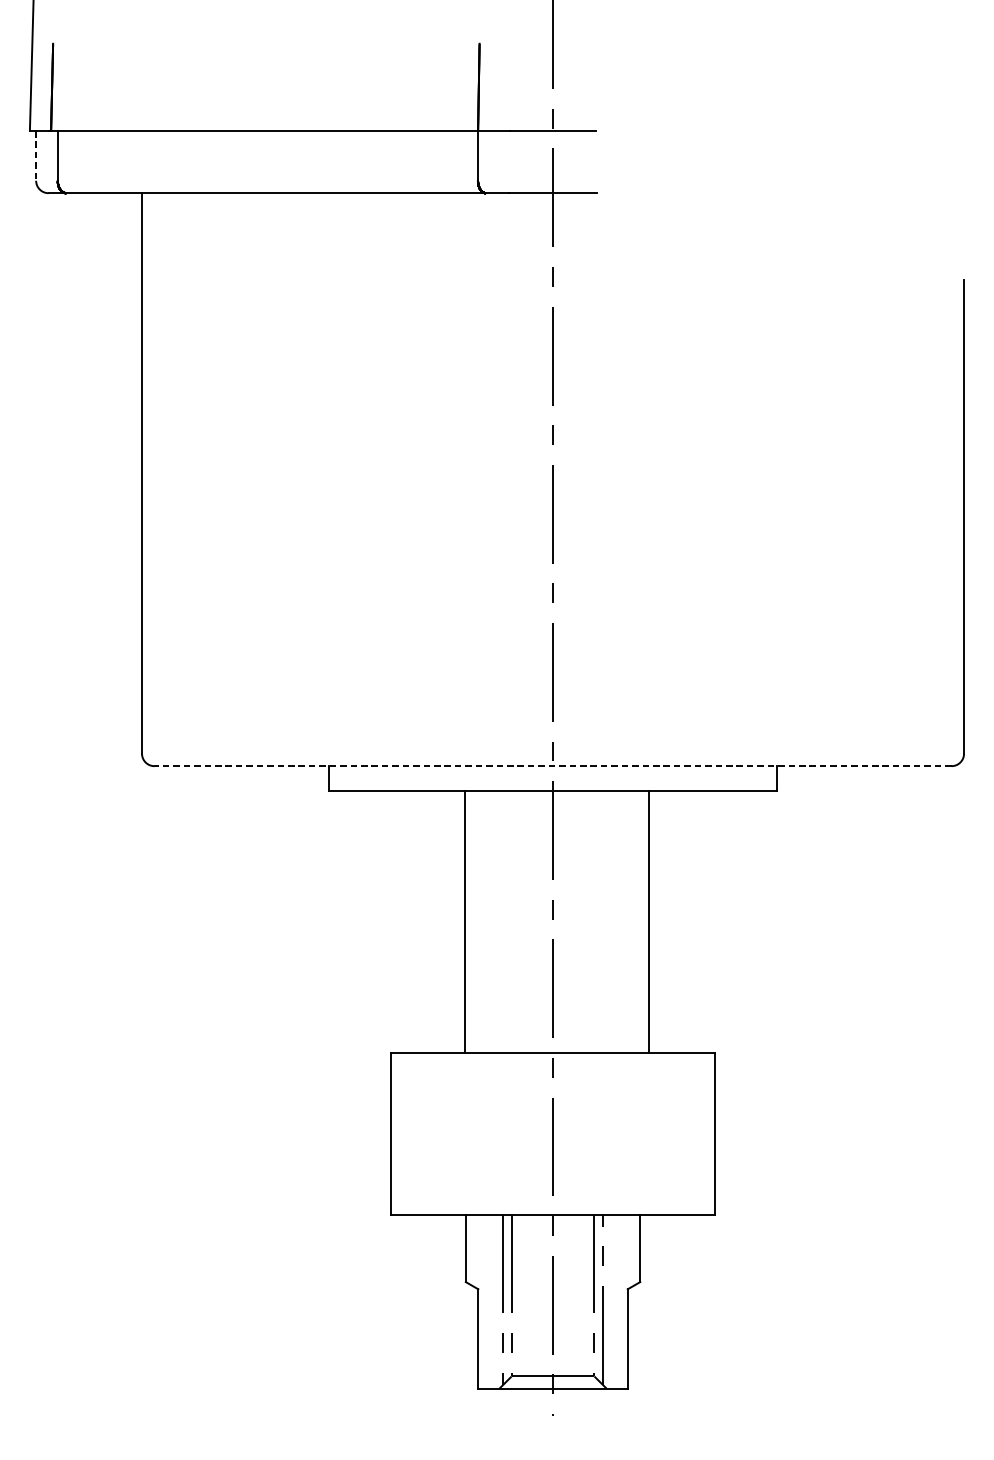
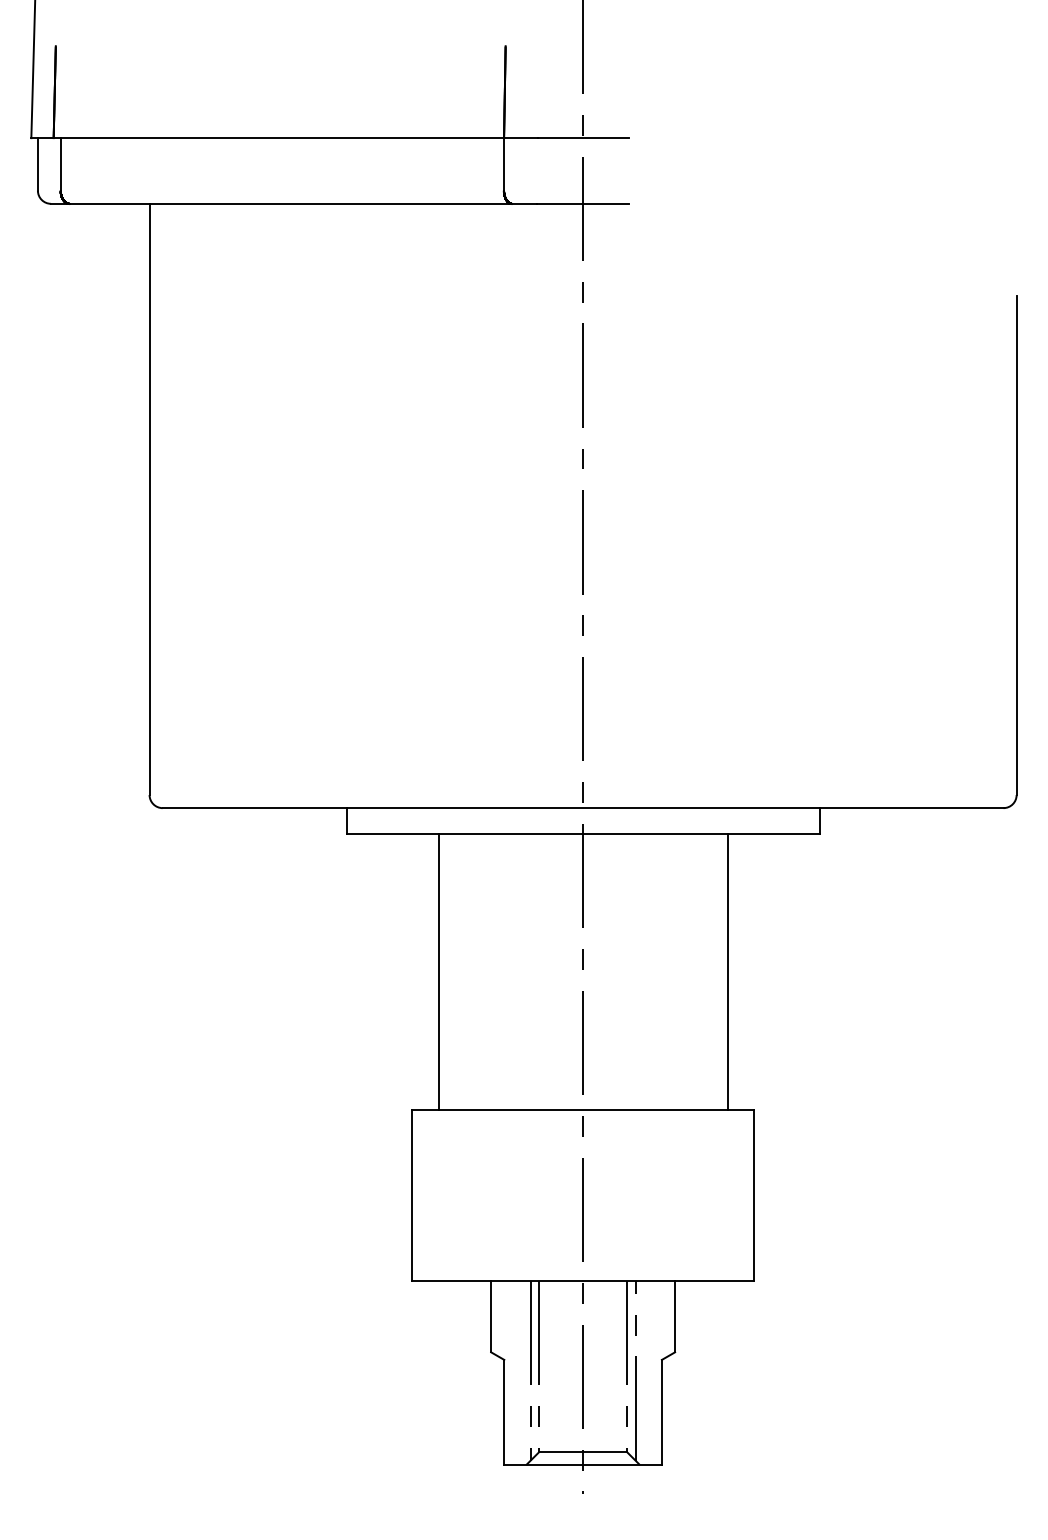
line: (35, 155) -> (37, 164), dashed -> solid
line: (552, 766) -> (582, 808), dashed -> solid
line: (465, 921) -> (438, 972), moved
line: (649, 921) -> (727, 972), moved

